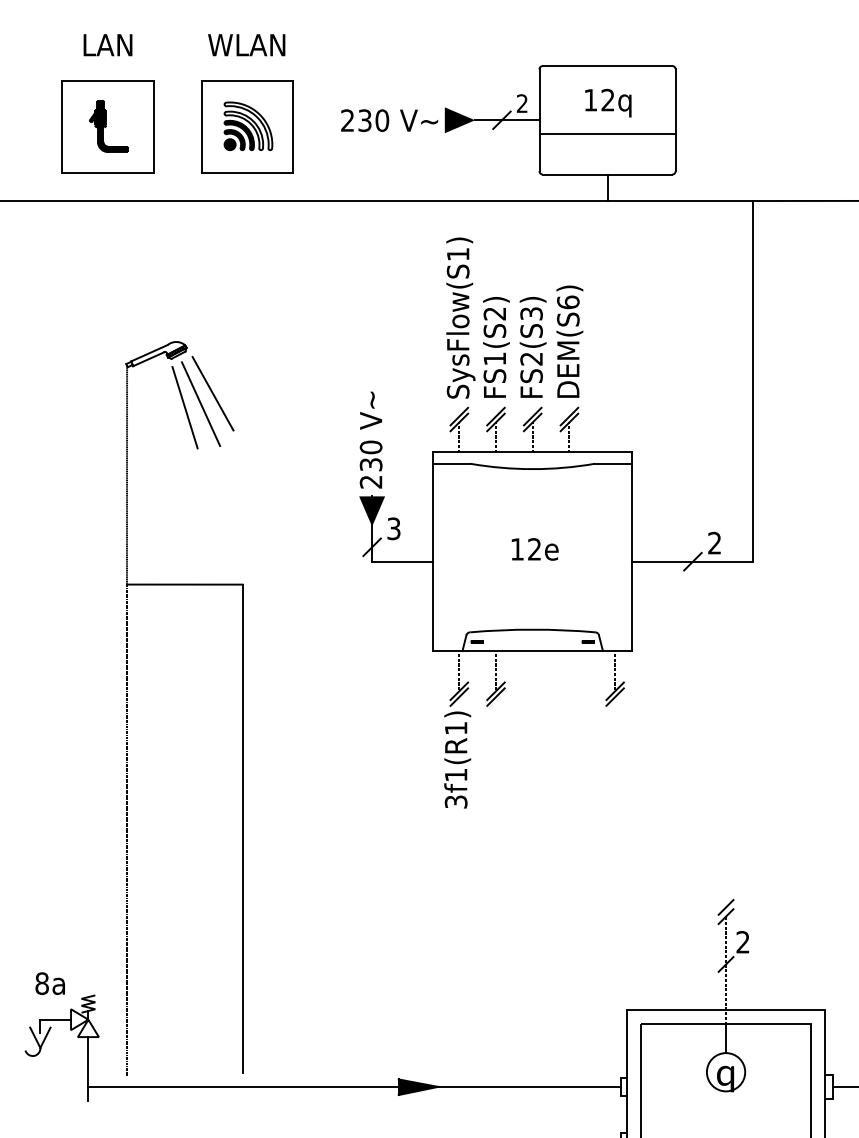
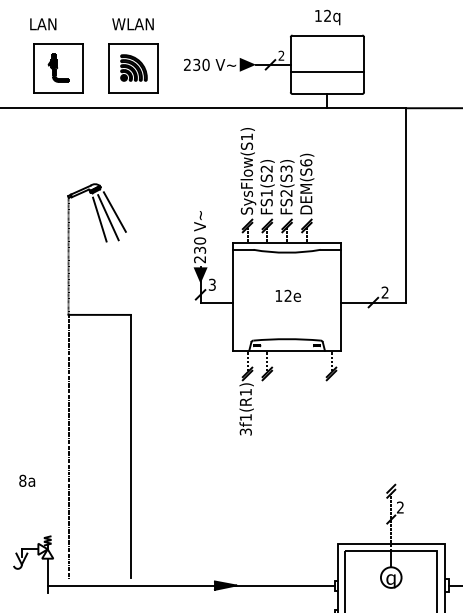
text: (108, 45) -> (43, 24), moved
text: (607, 103) -> (327, 17), moved
text: (50, 982) -> (27, 480), moved

